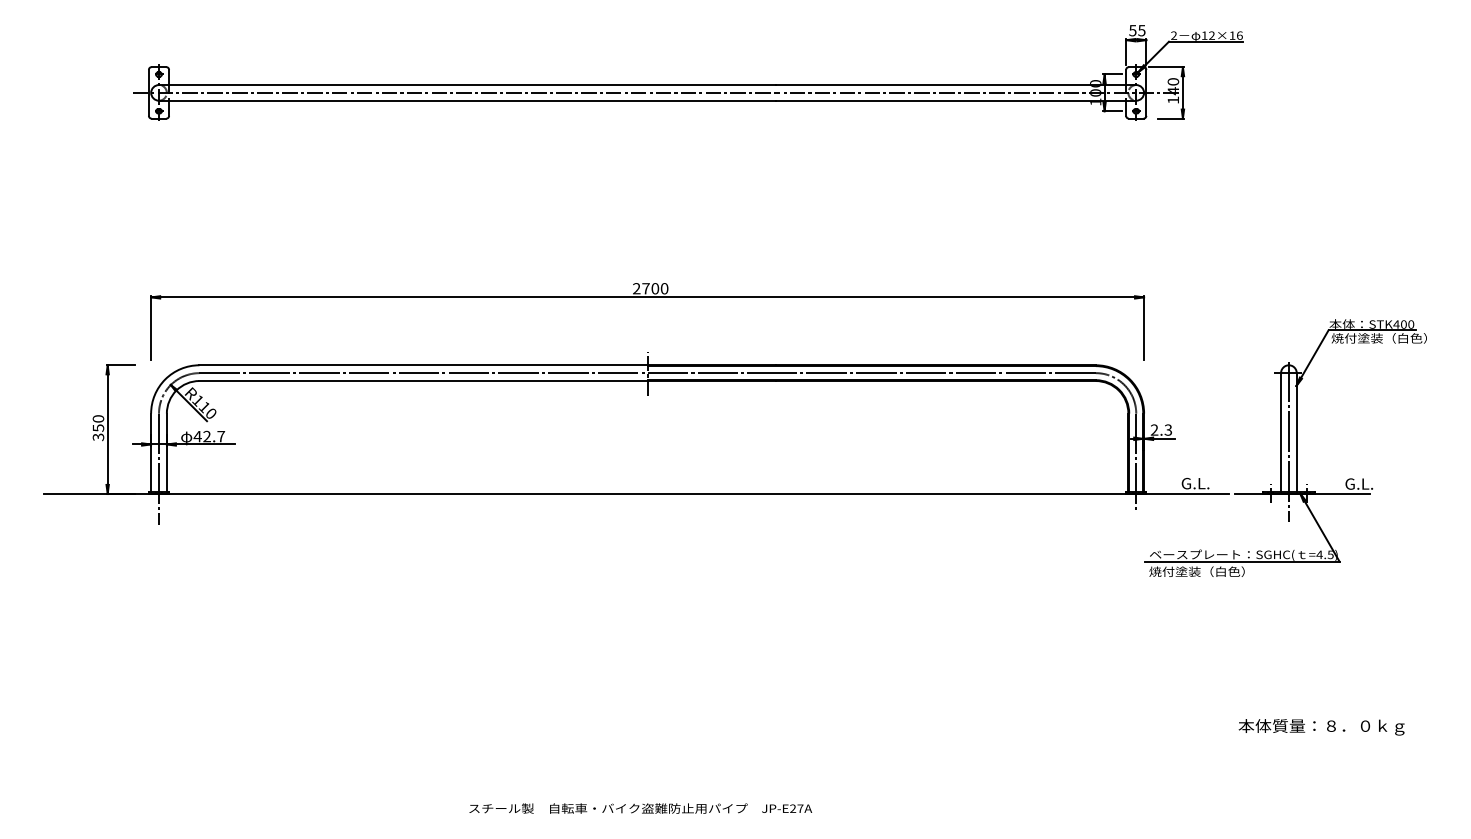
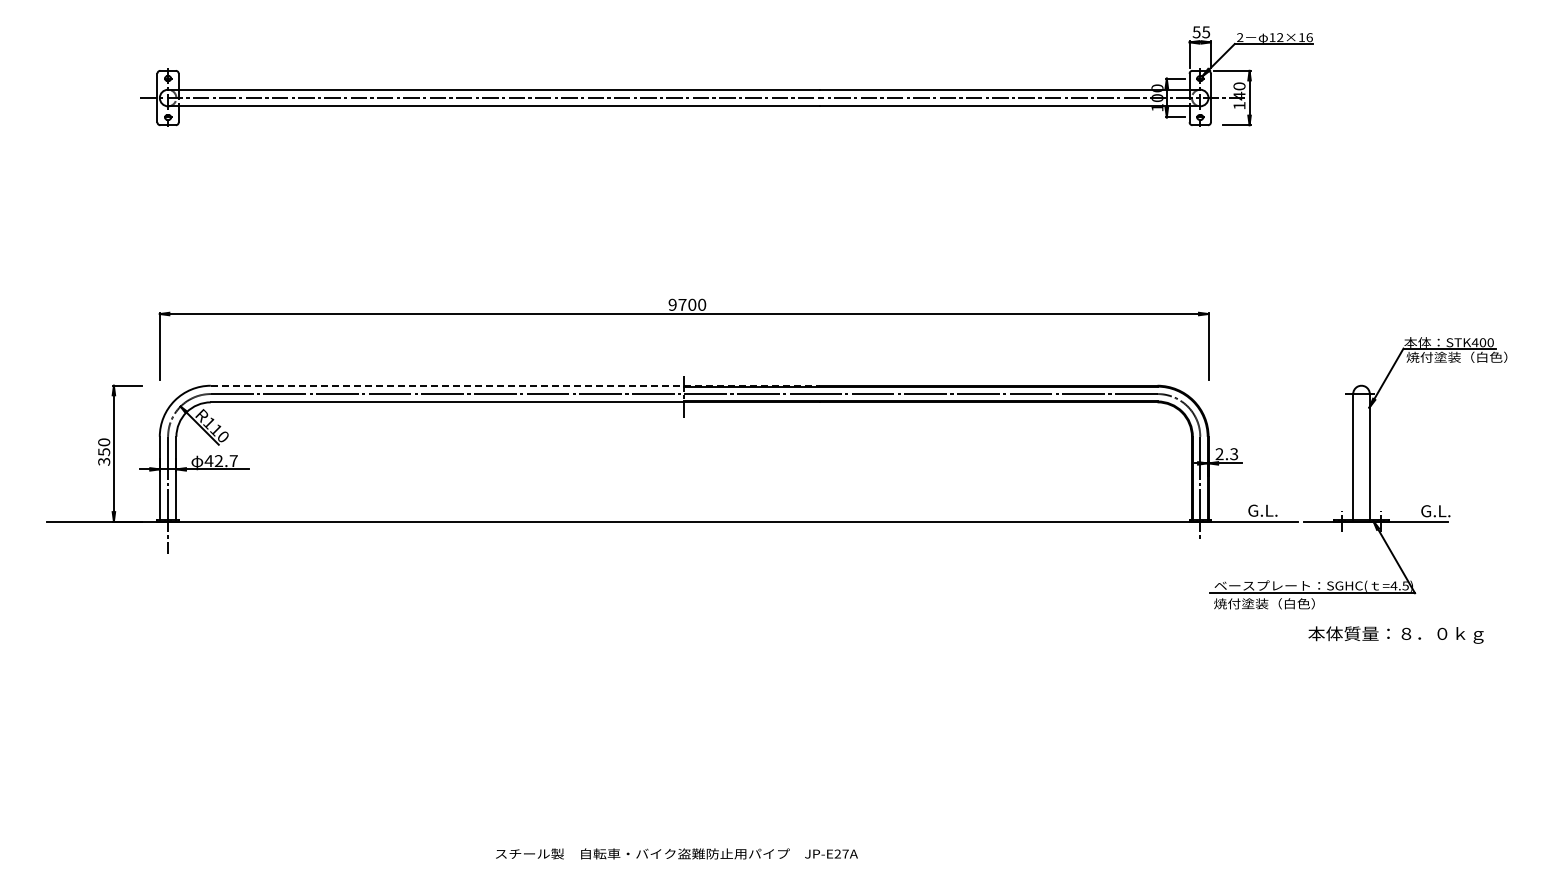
text: (636, 288) -> (672, 304), 2700 -> 9700
line: (487, 365) -> (515, 385), solid -> dashed
line: (1288, 441) -> (1361, 466), removed
text: (1321, 726) -> (1395, 634), moved

